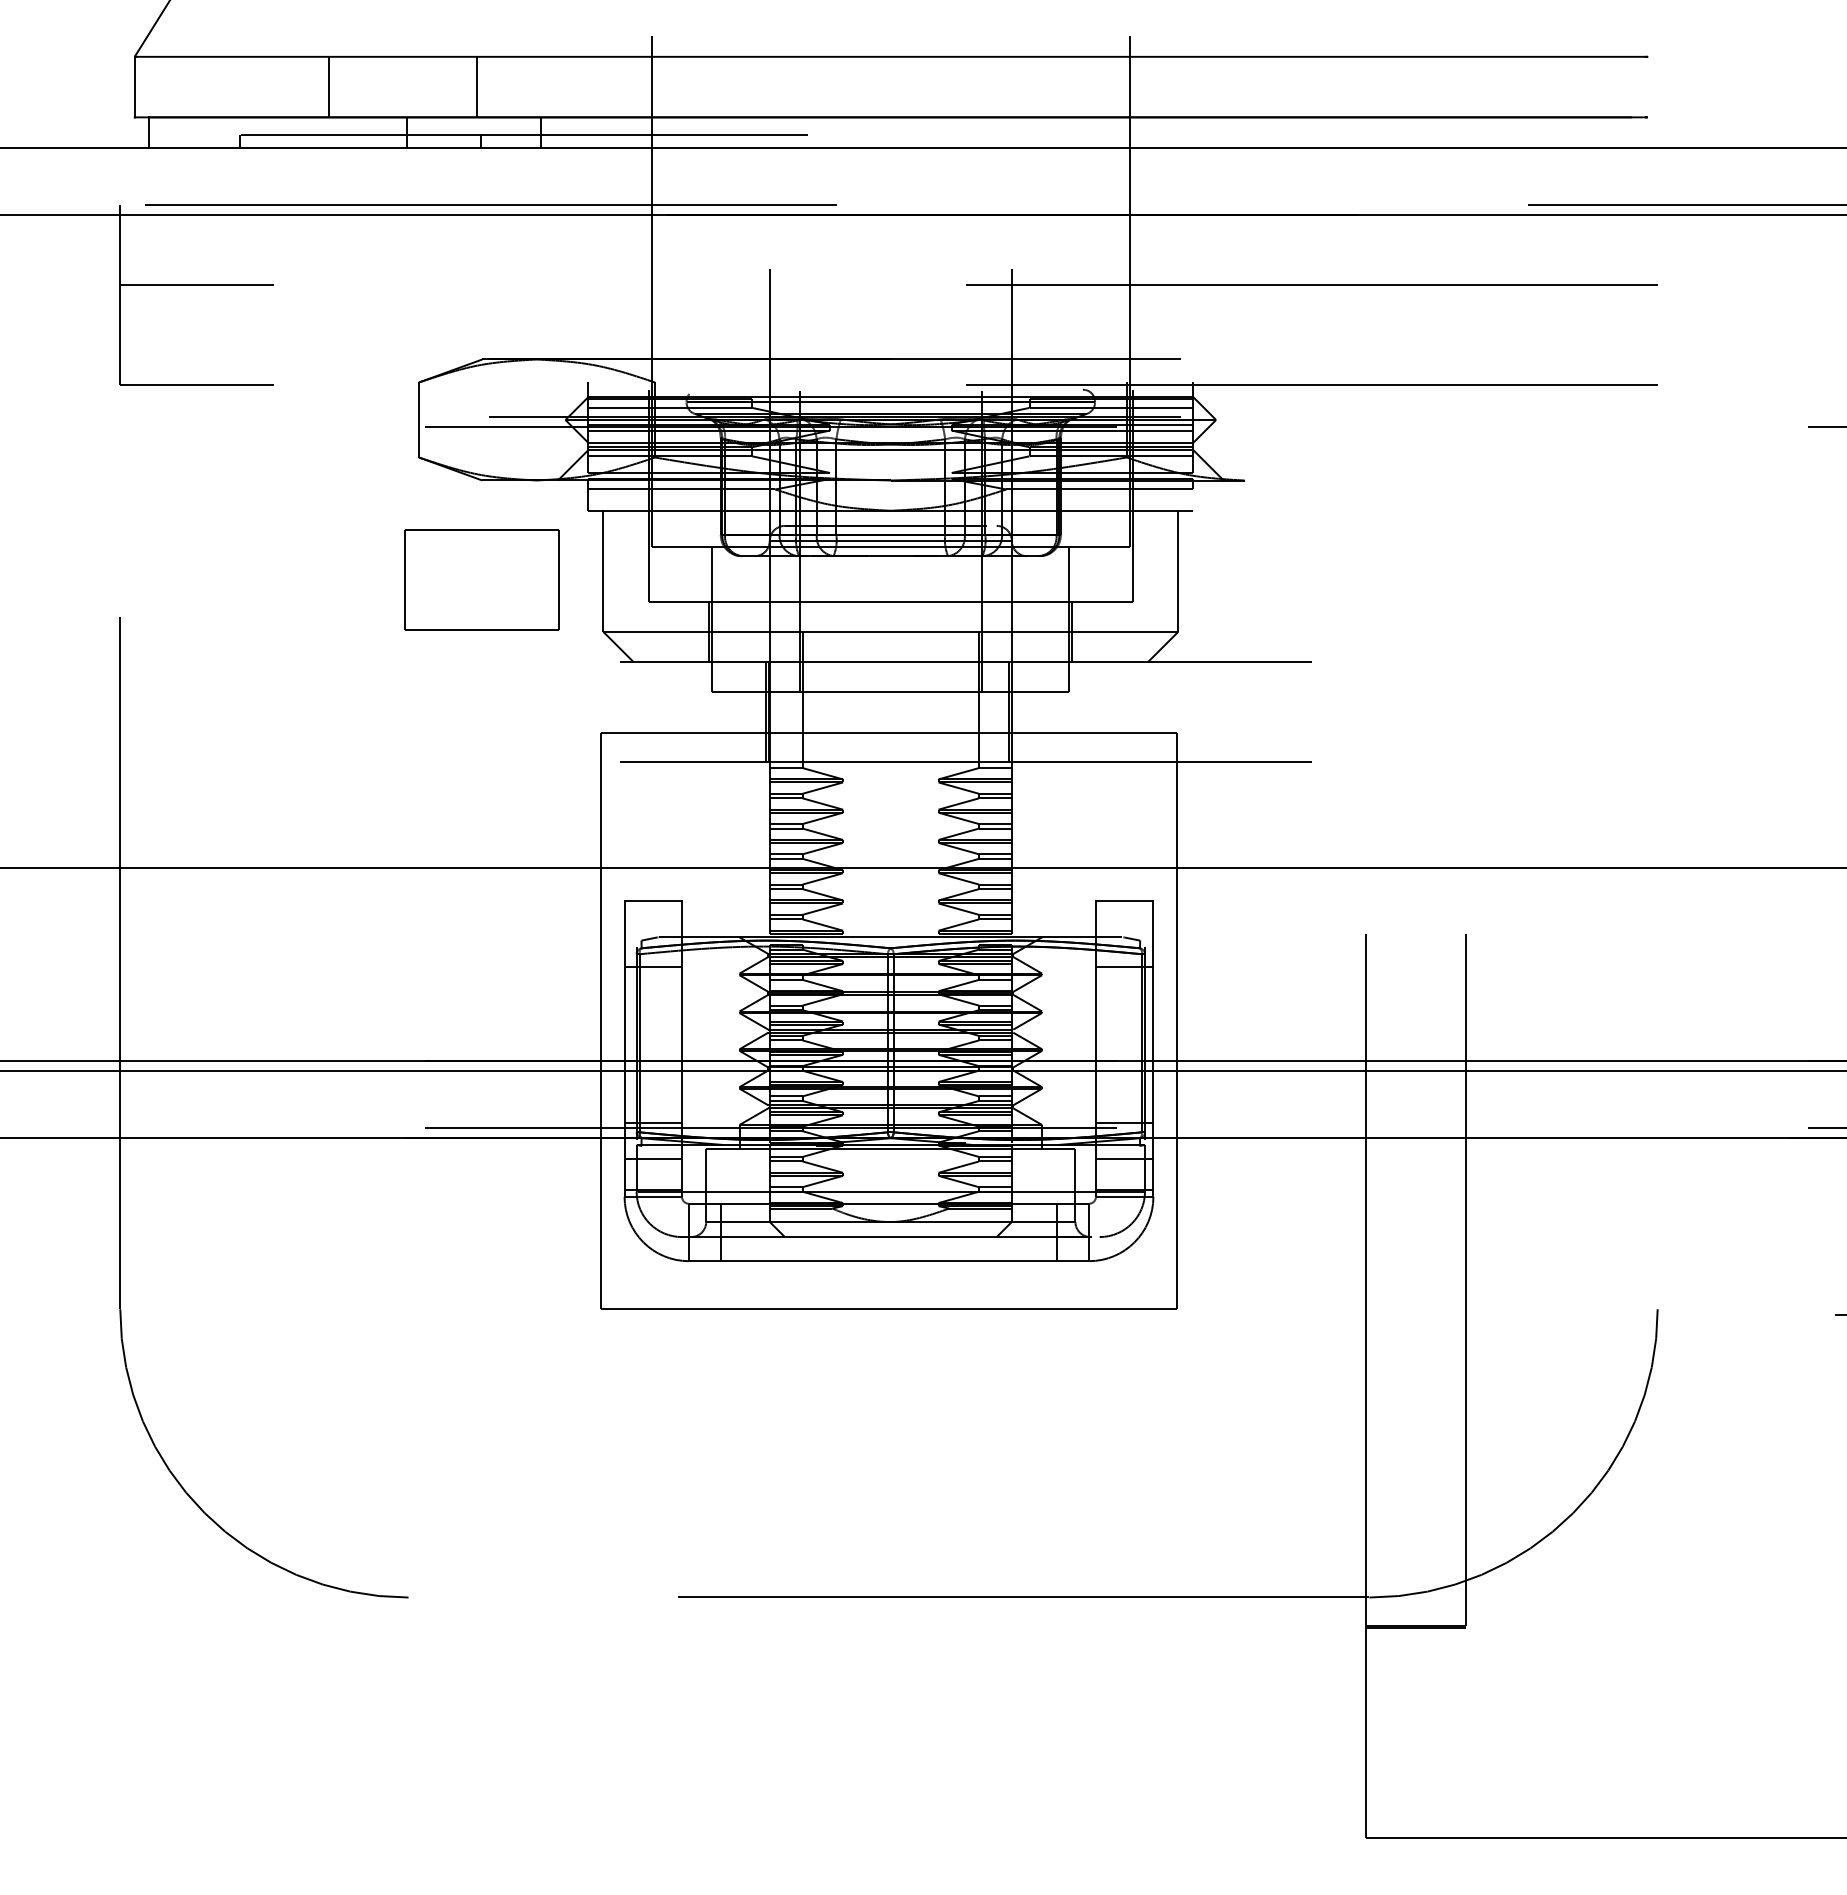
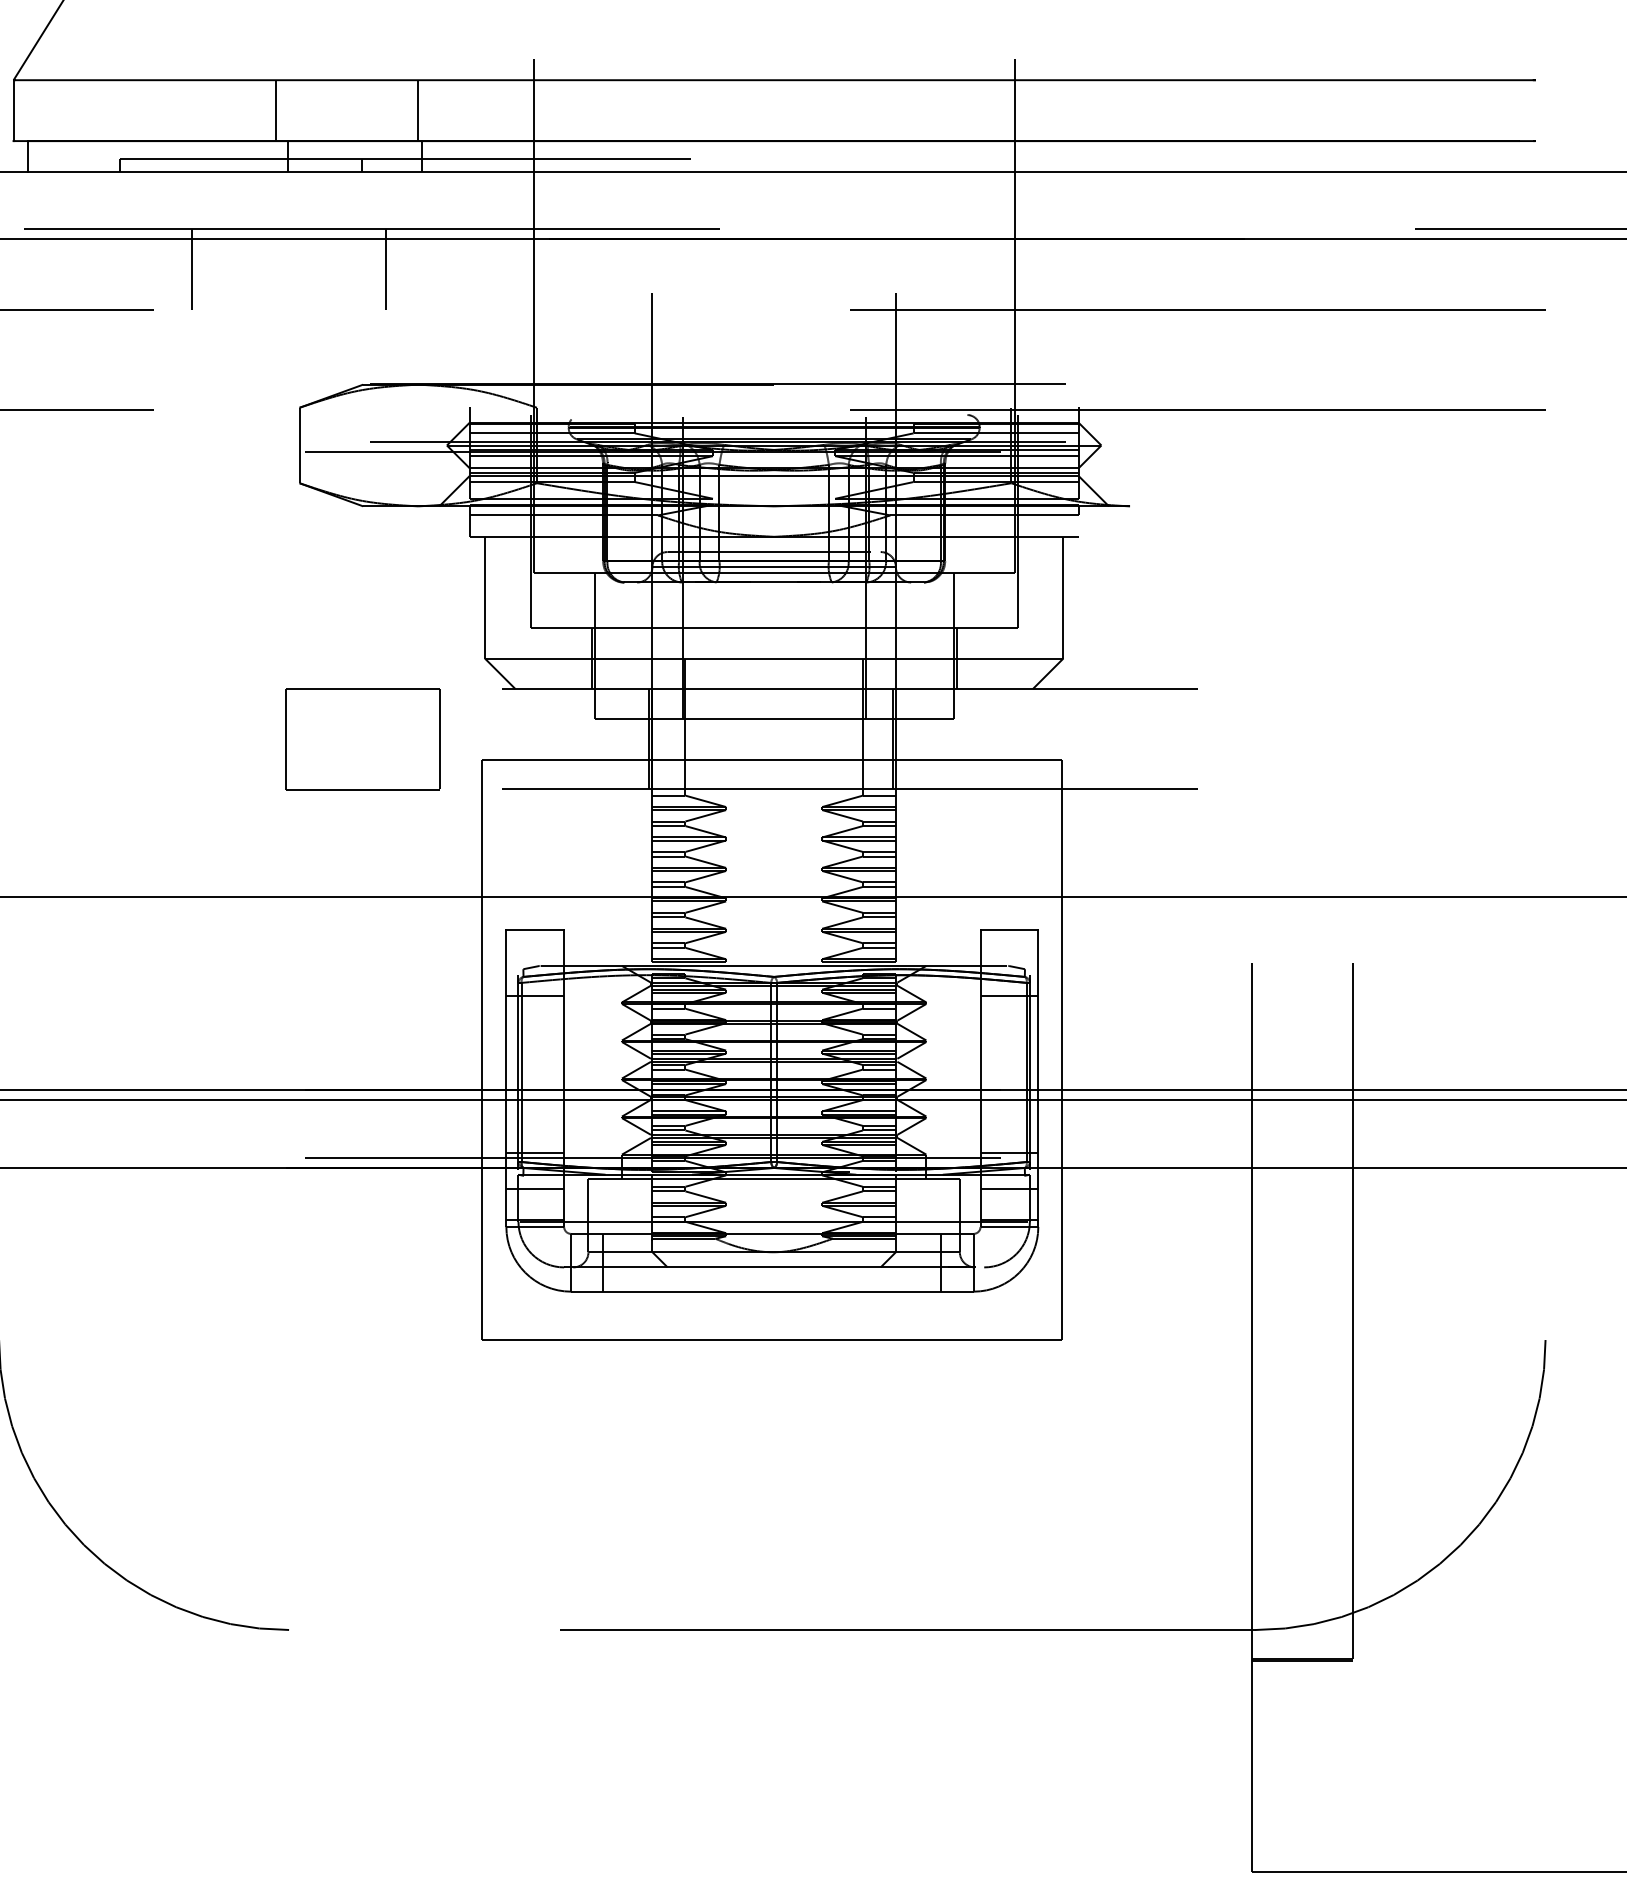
line: (329, 86) -> (275, 110), moved
line: (476, 86) -> (417, 110), moved
line: (312, 244) -> (192, 268), added
line: (504, 244) -> (385, 268), added
part: (481, 579) -> (362, 738), moved

